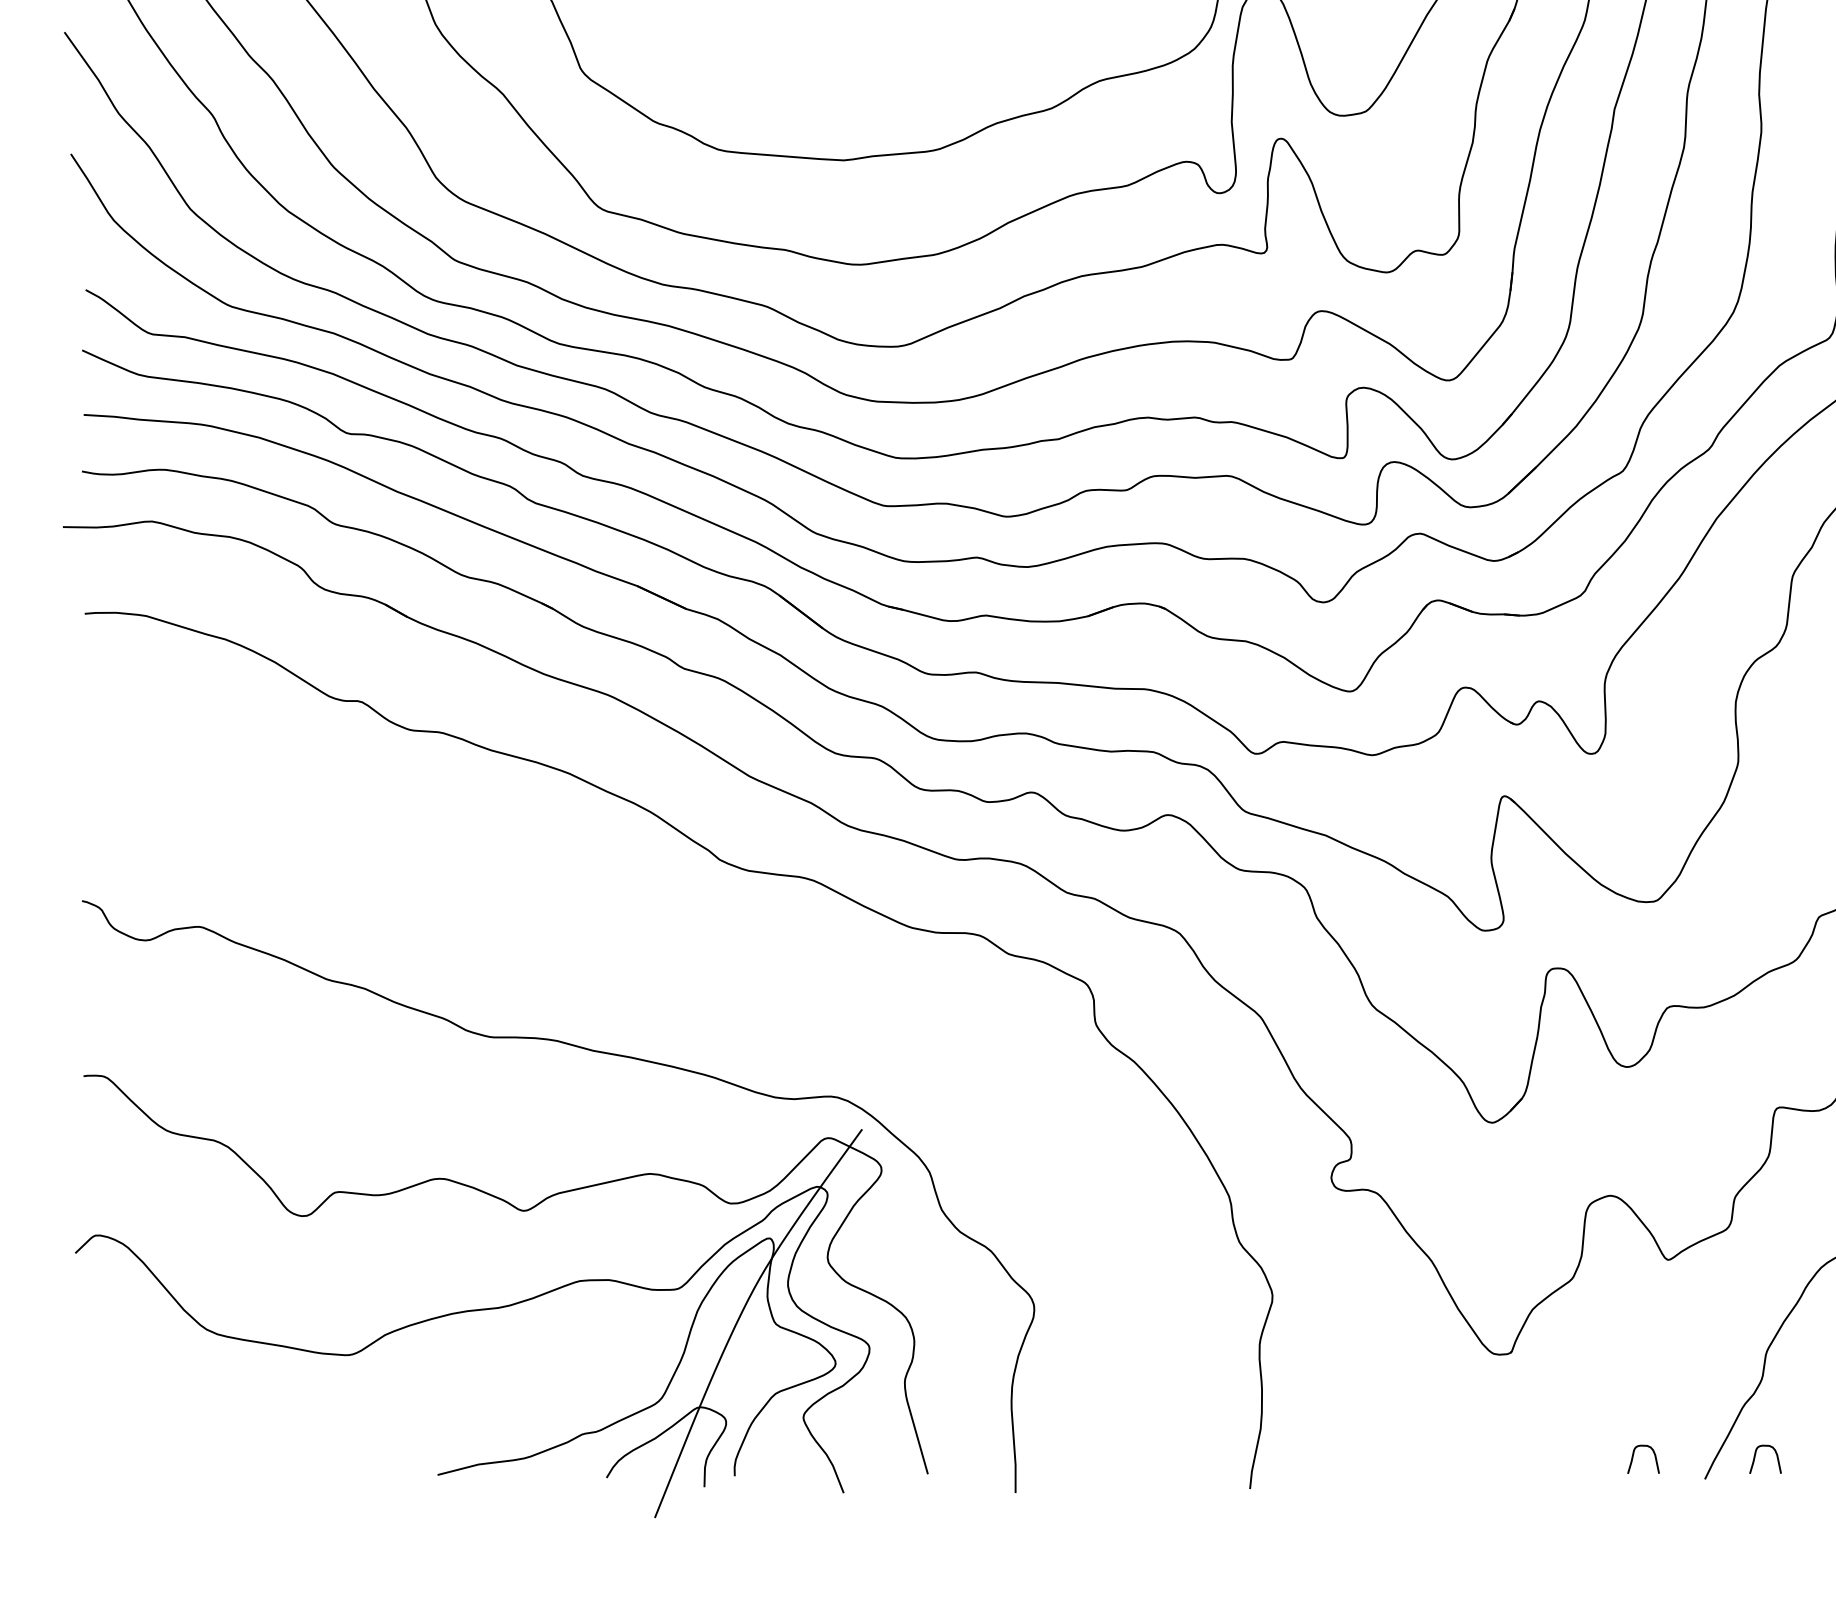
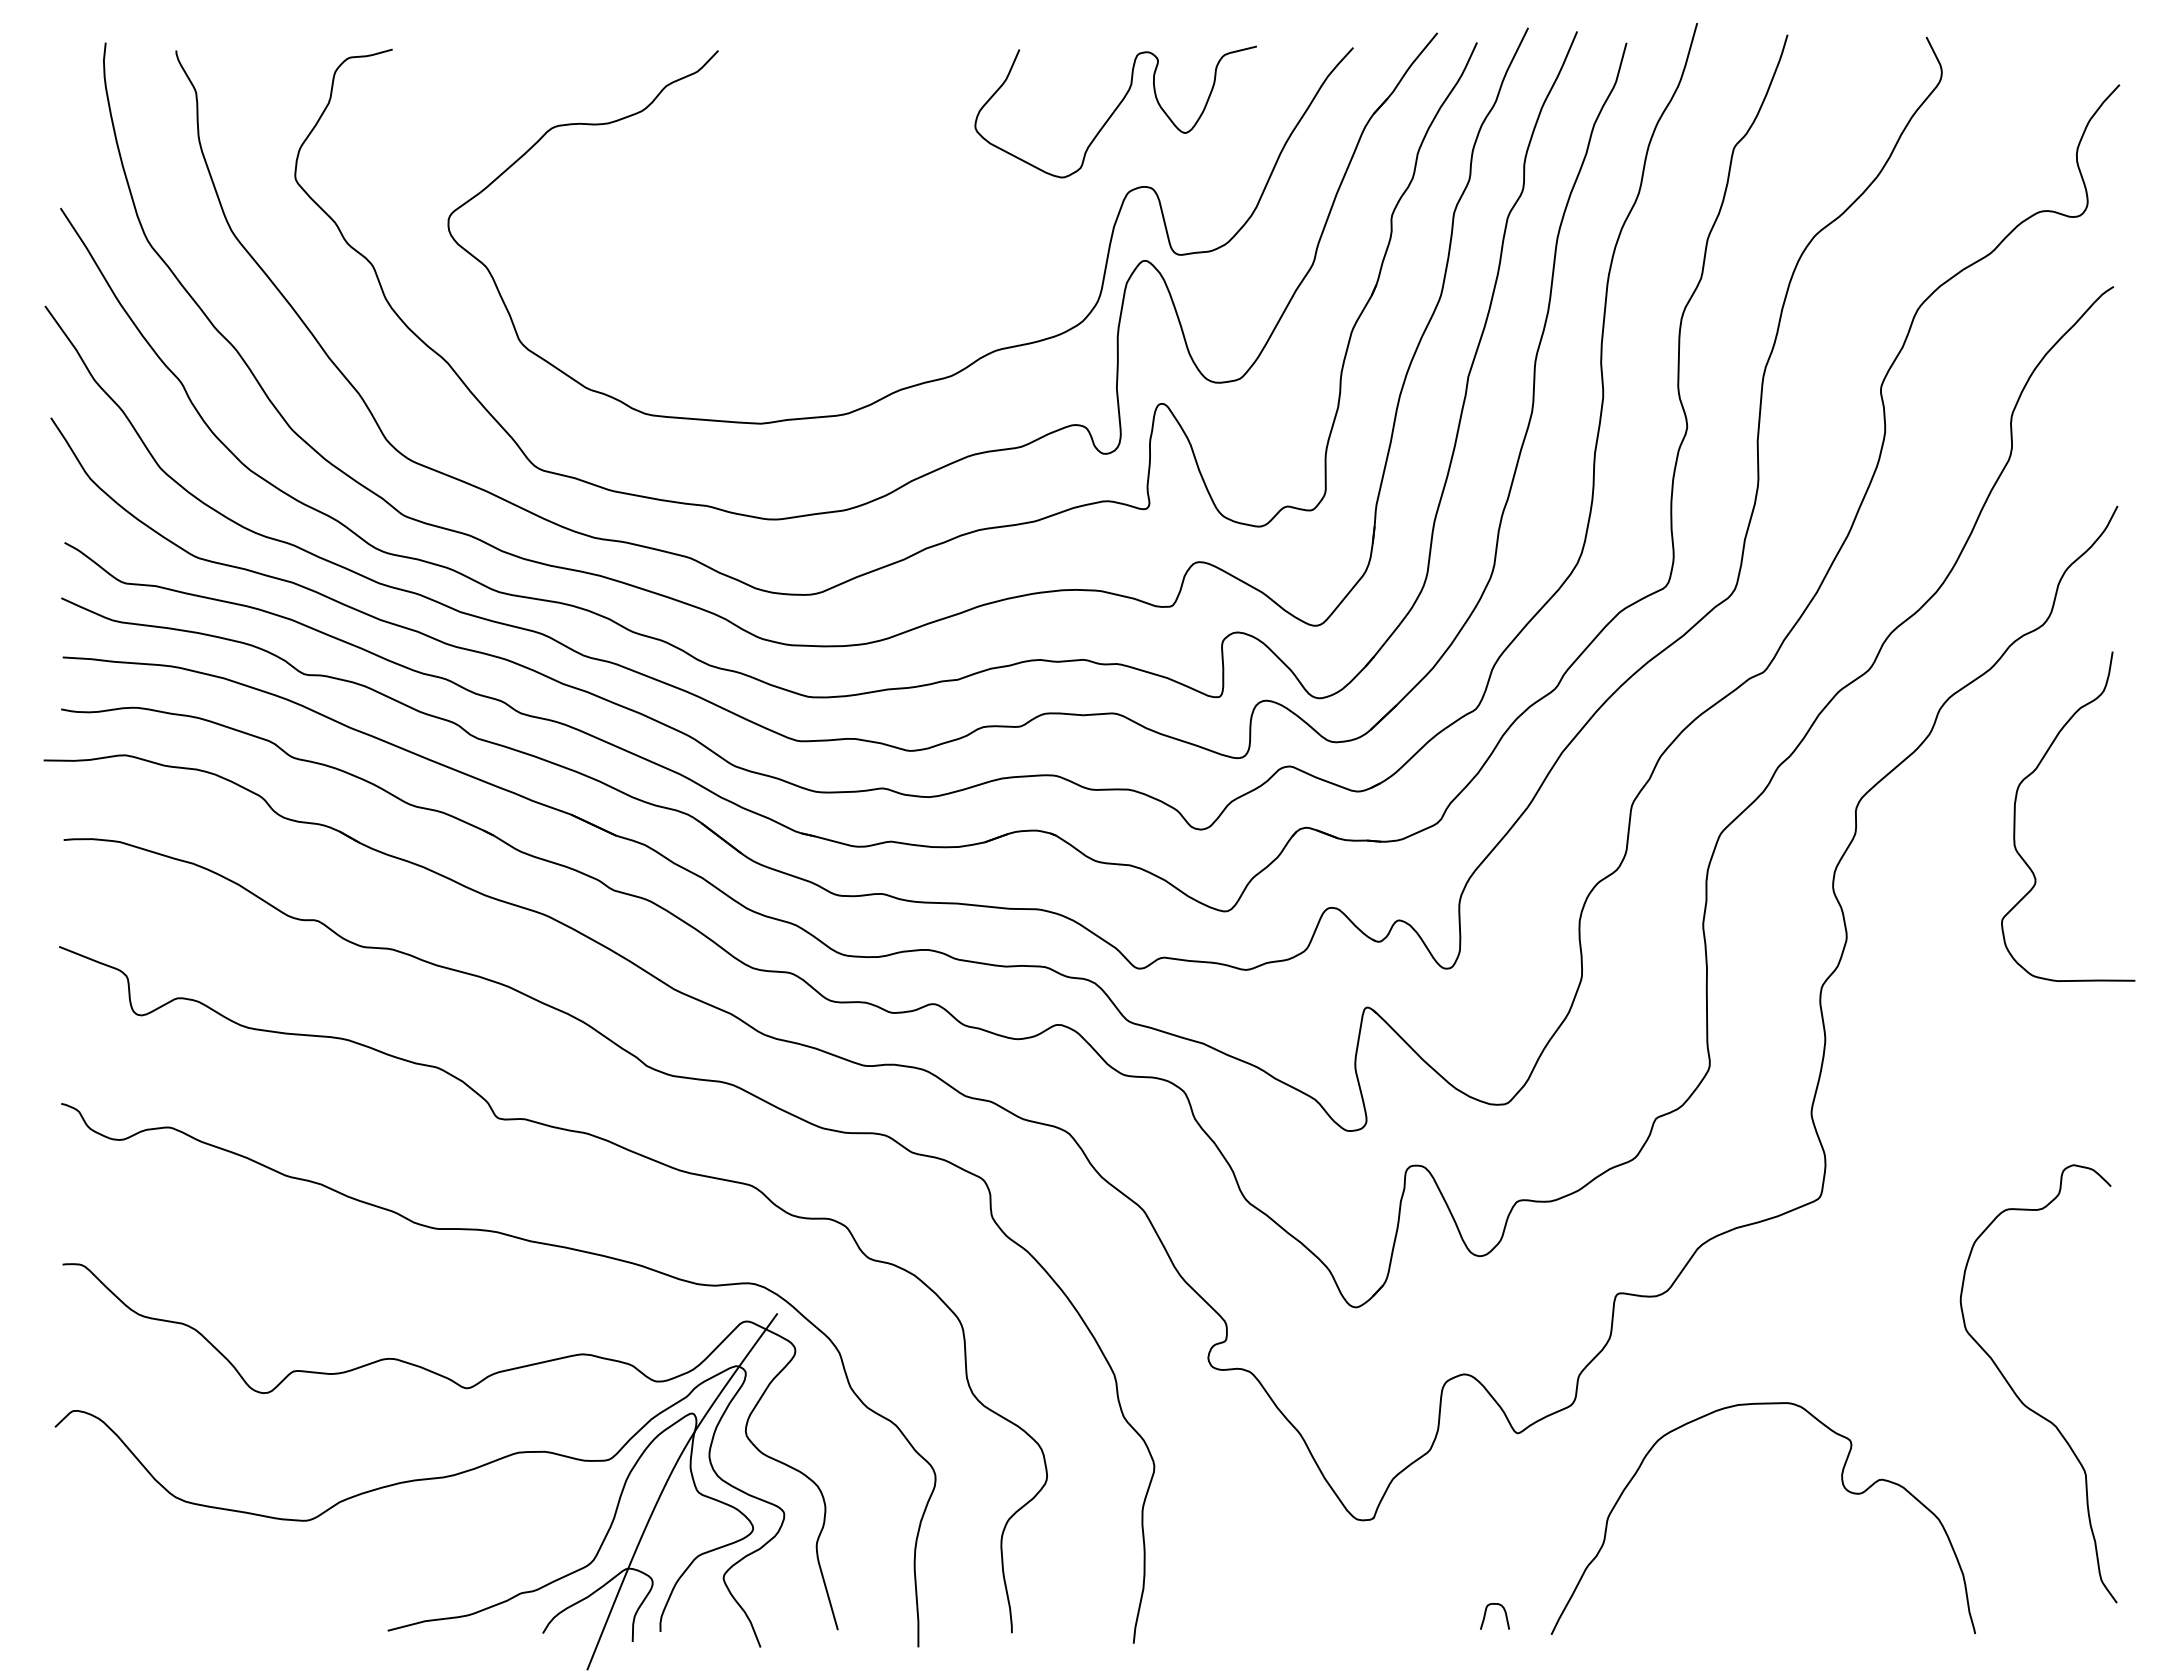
curve: (690, 948) -> (619, 1147), added
curve: (1756, 1455) -> (1598, 1612), removed

